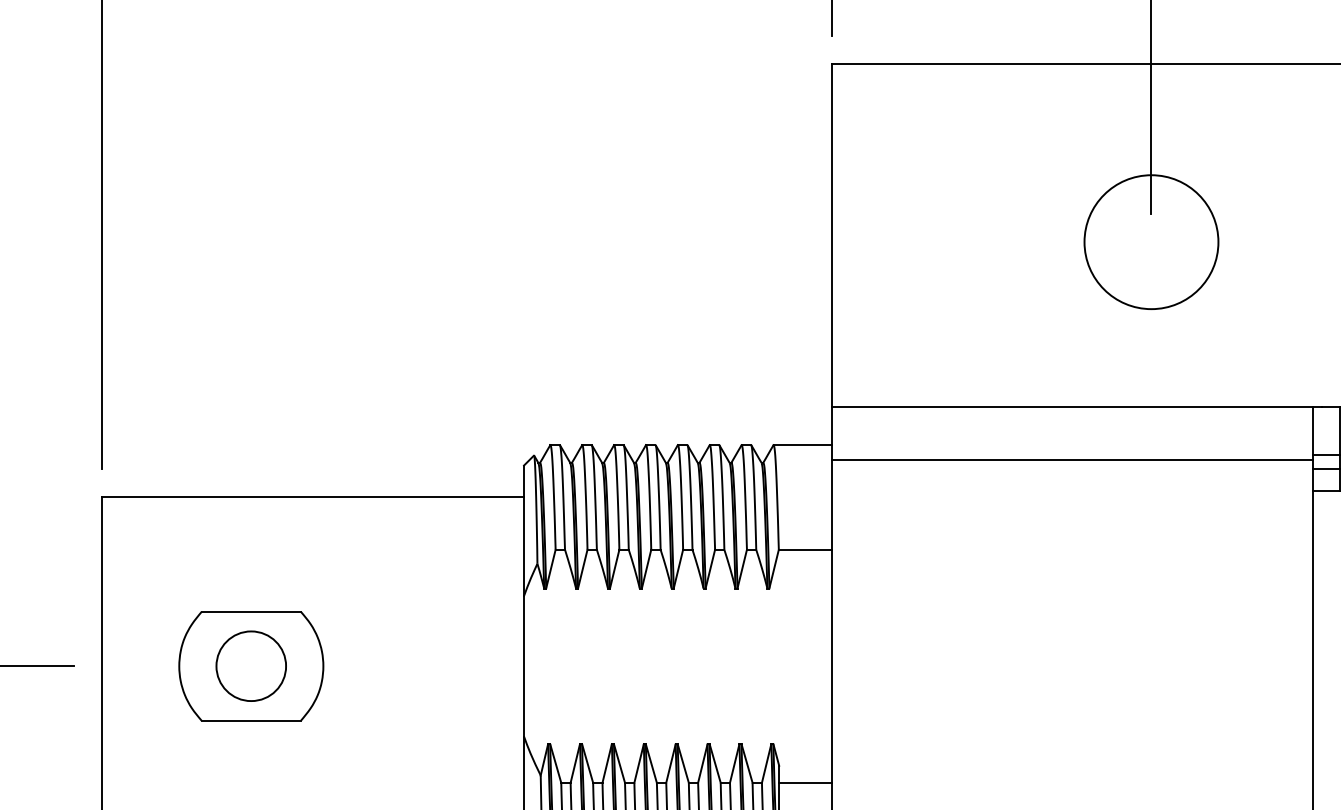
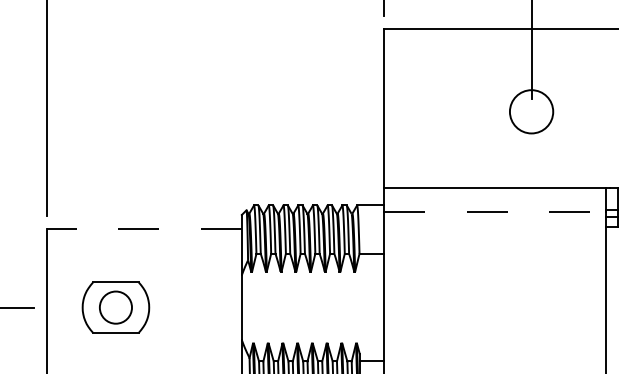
circle: (1151, 241) -> (531, 111), size x0.7
line: (1073, 460) -> (495, 212), solid -> dashed
line: (310, 497) -> (143, 229), solid -> dashed

